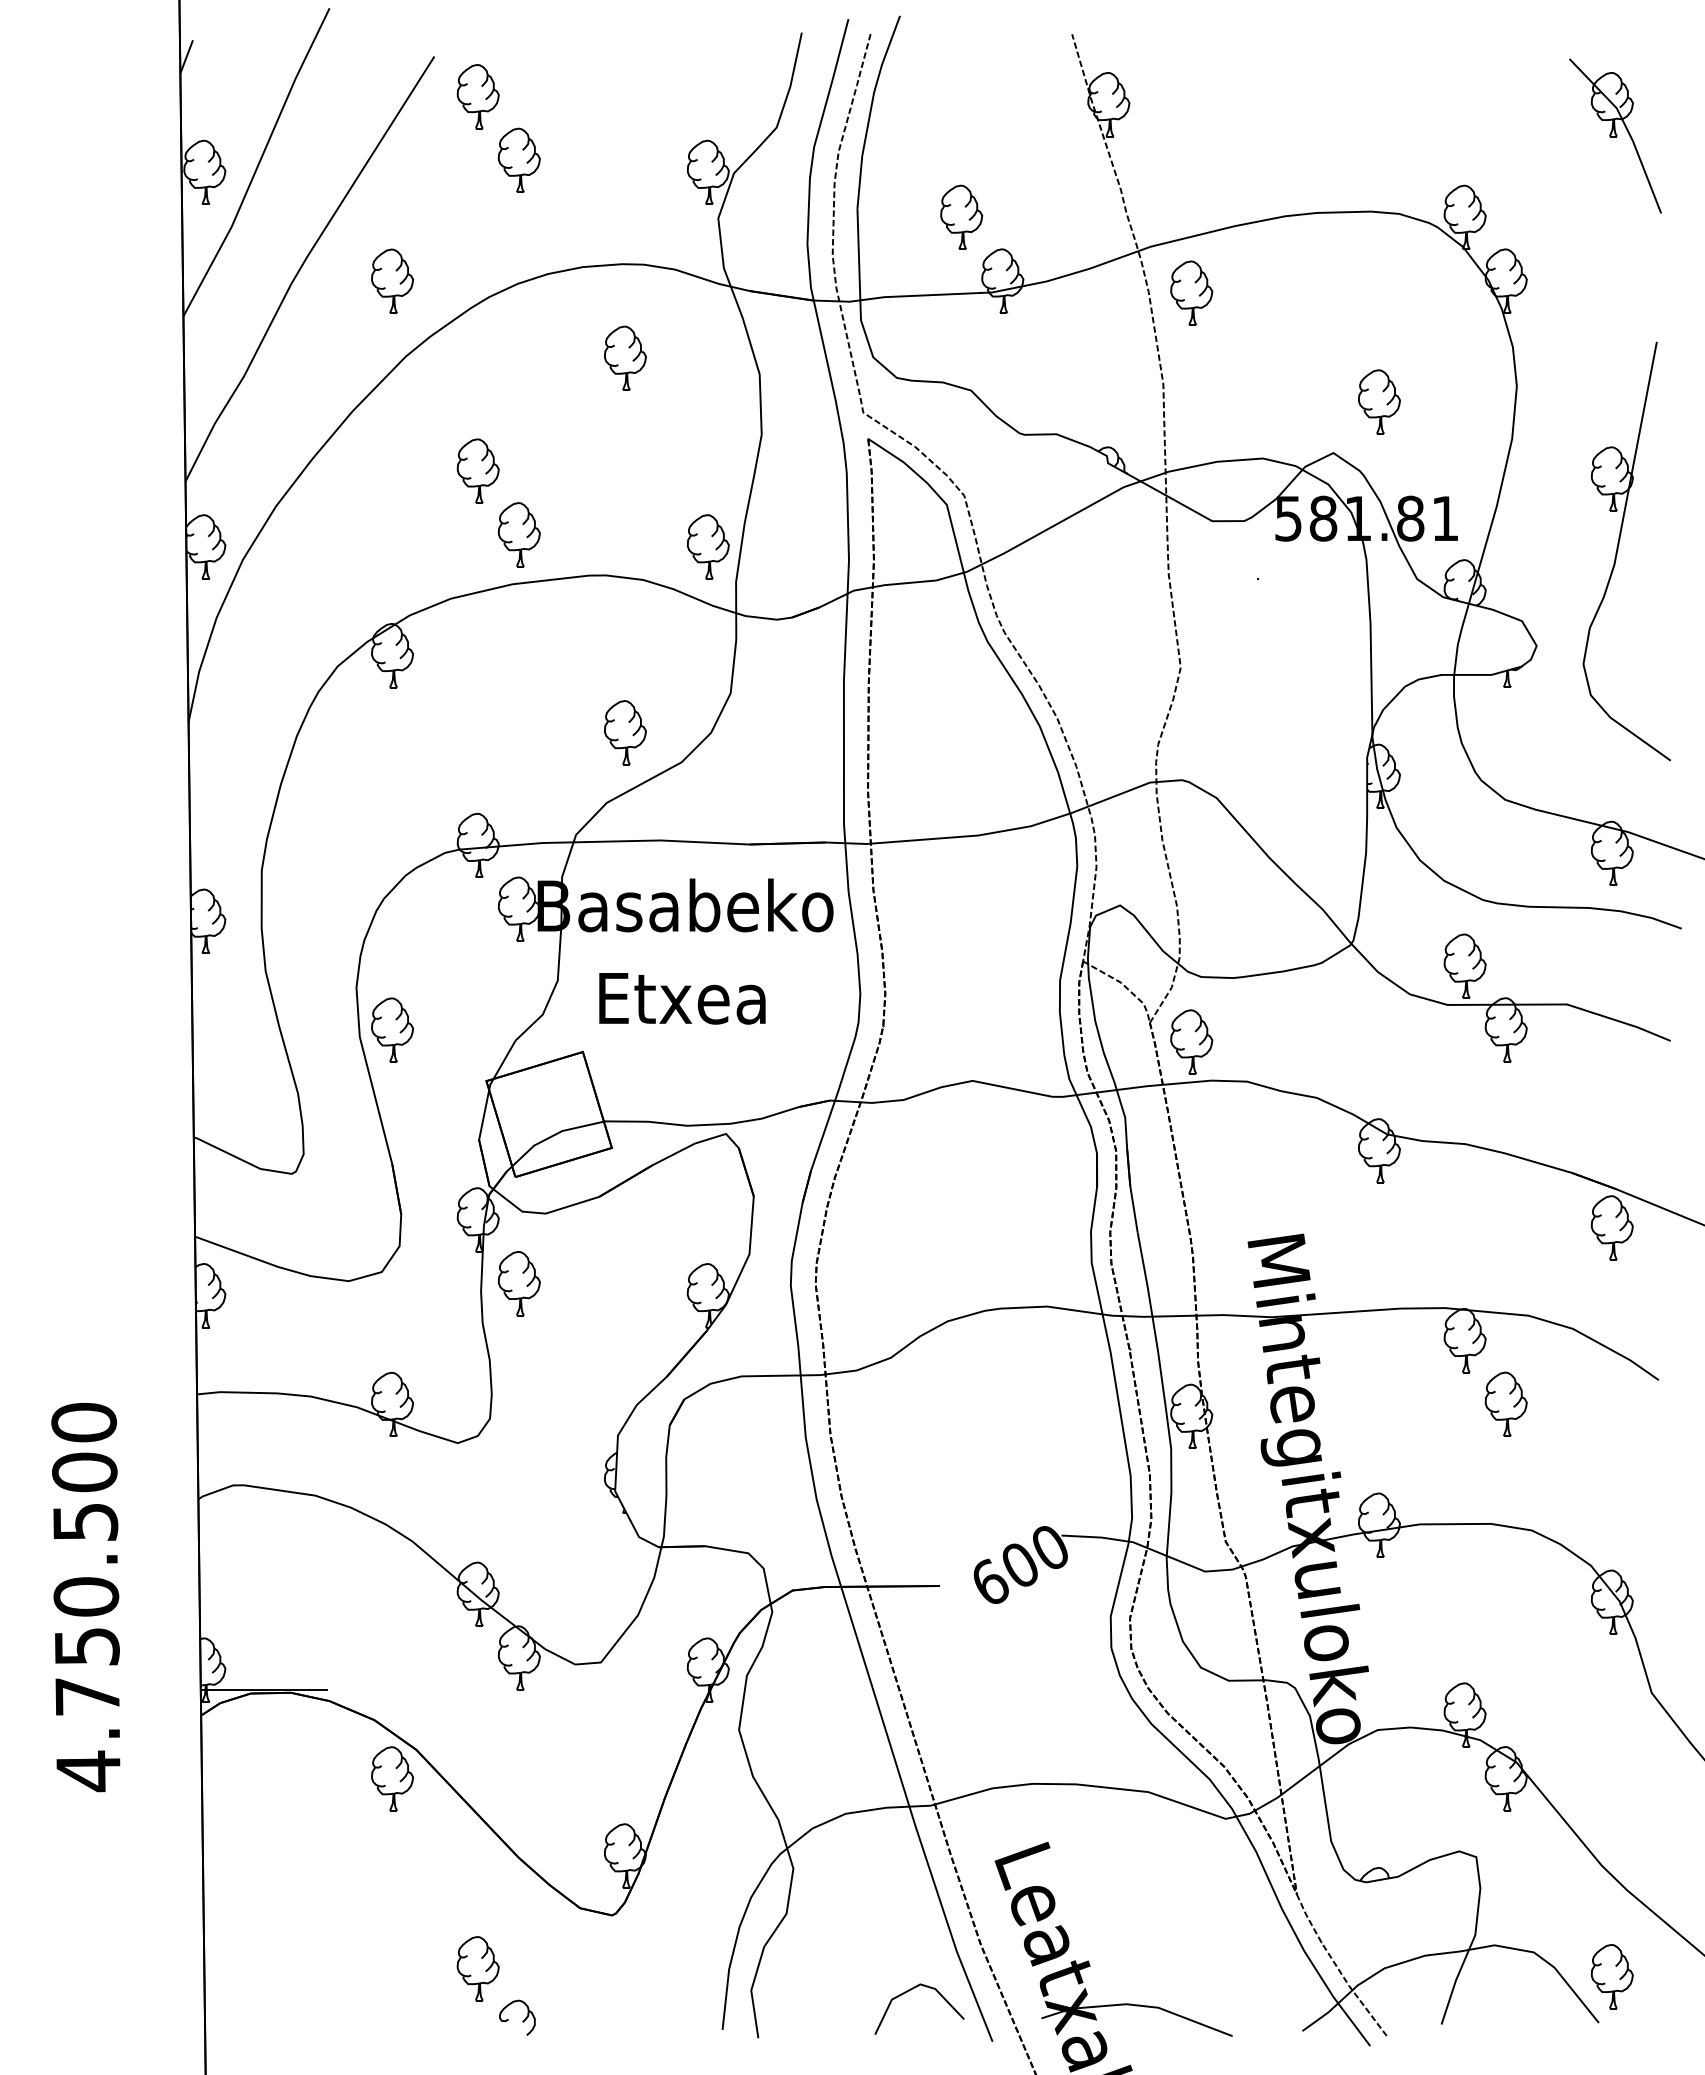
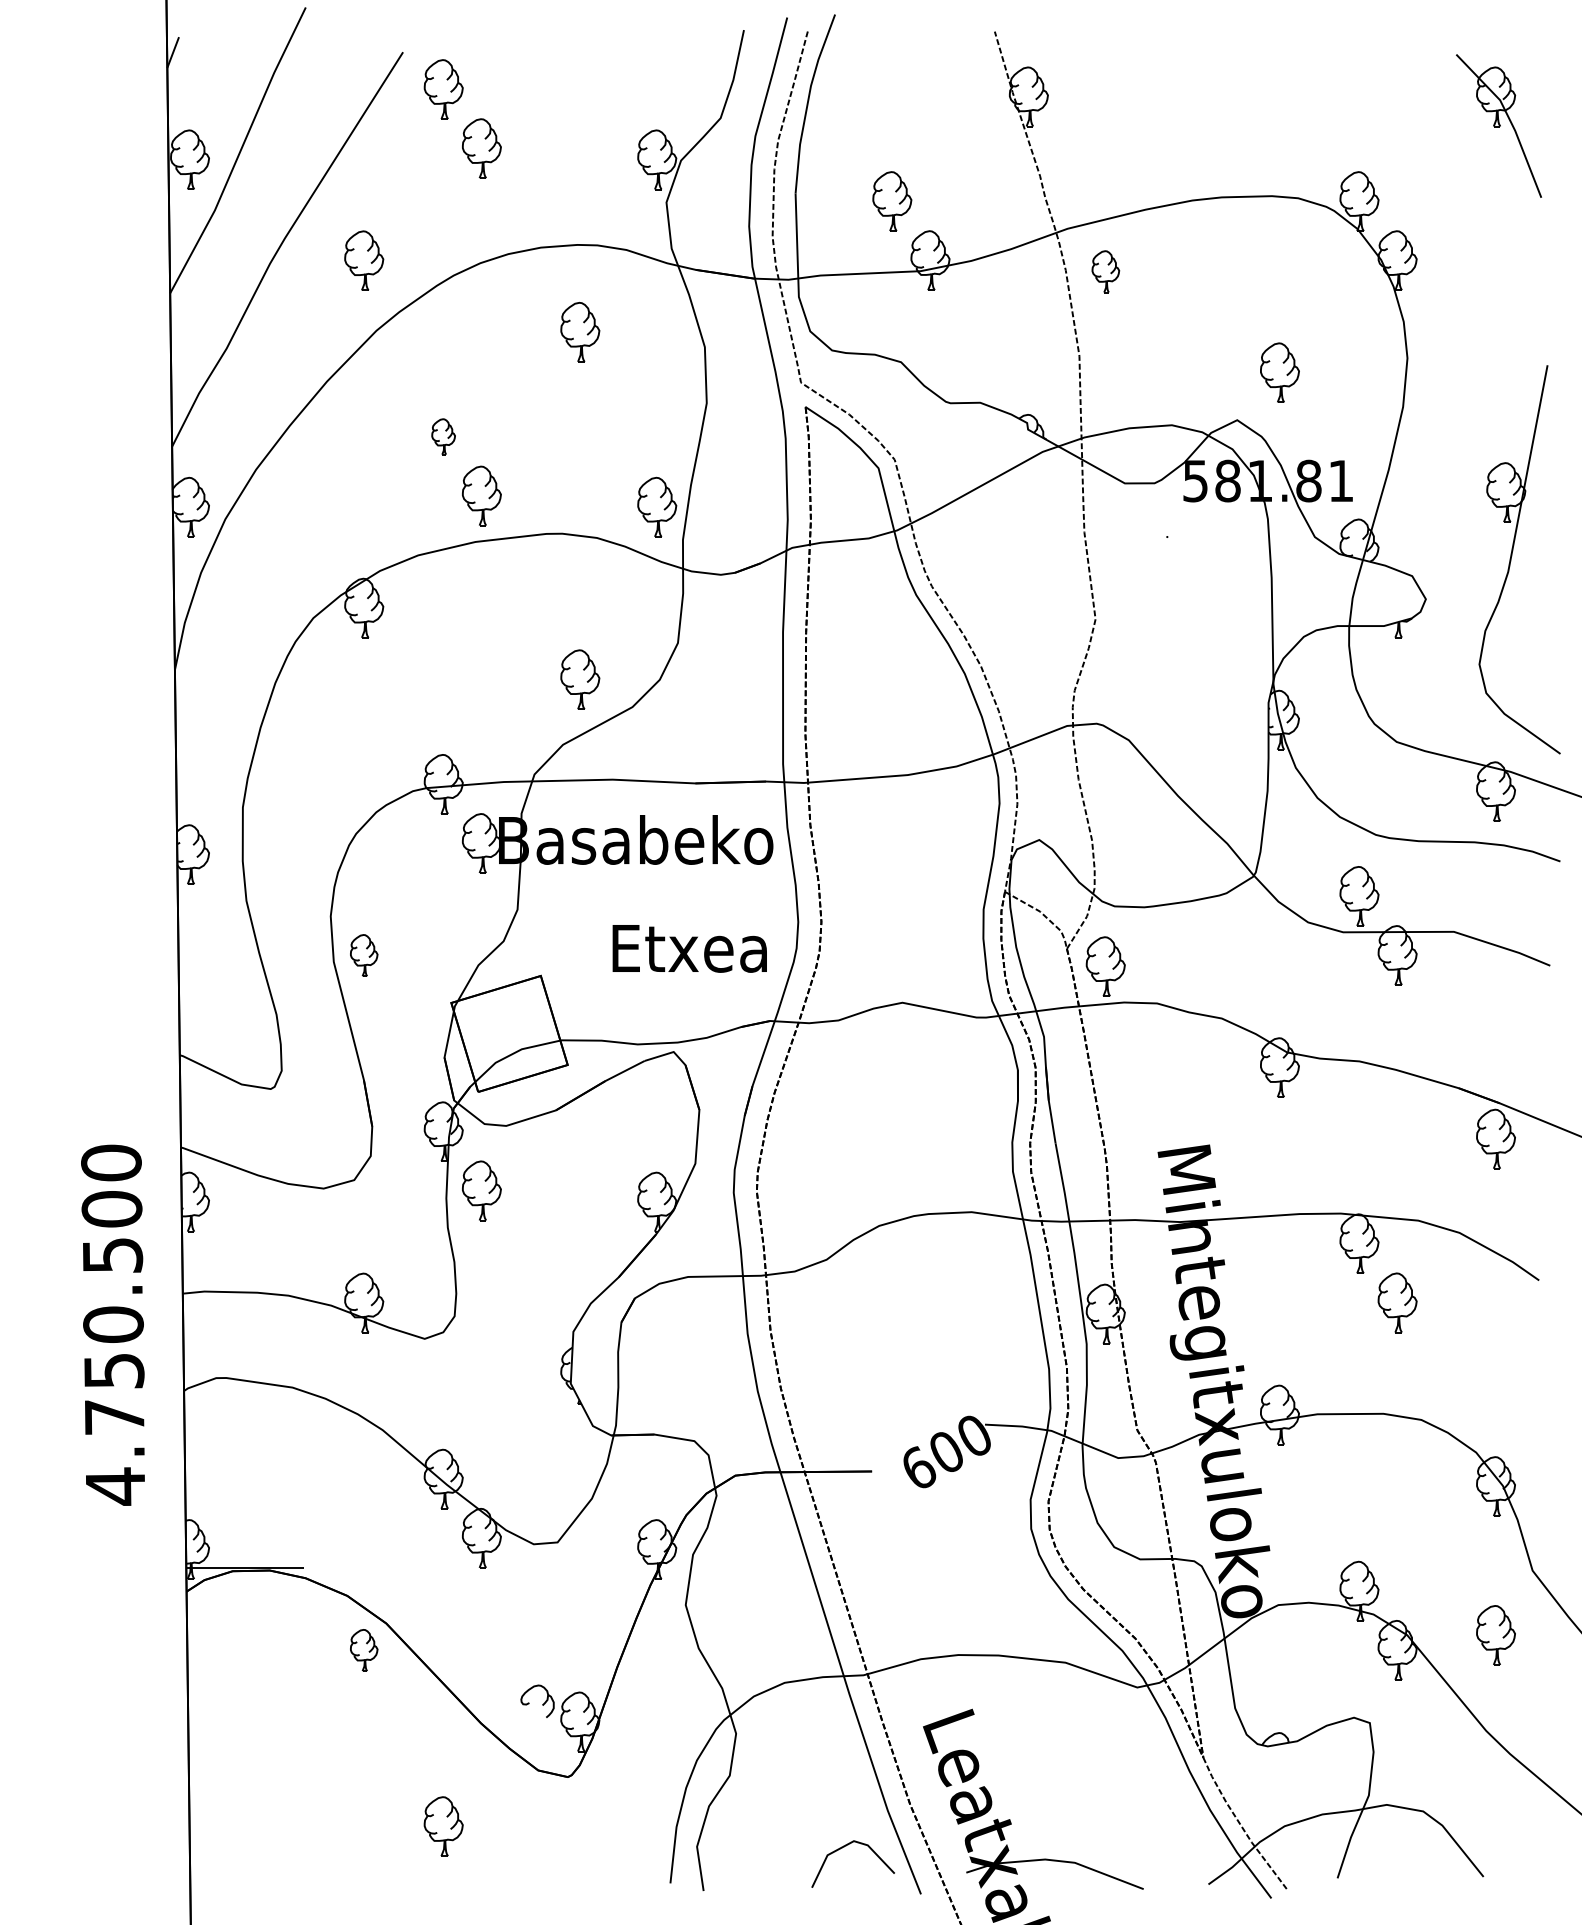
part: (1191, 292) -> (1105, 271), size x0.7
part: (477, 470) -> (443, 436), size x0.6
part: (1618, 550) -> (1511, 558), moved
text: (682, 998) -> (689, 948), moved
part: (392, 1029) -> (364, 955), size x0.7
text: (85, 1597) -> (112, 1325), moved
part: (392, 1778) -> (364, 1650), size x0.7
part: (1612, 1976) -> (1496, 1635), moved
part: (522, 2021) -> (542, 1704), moved

